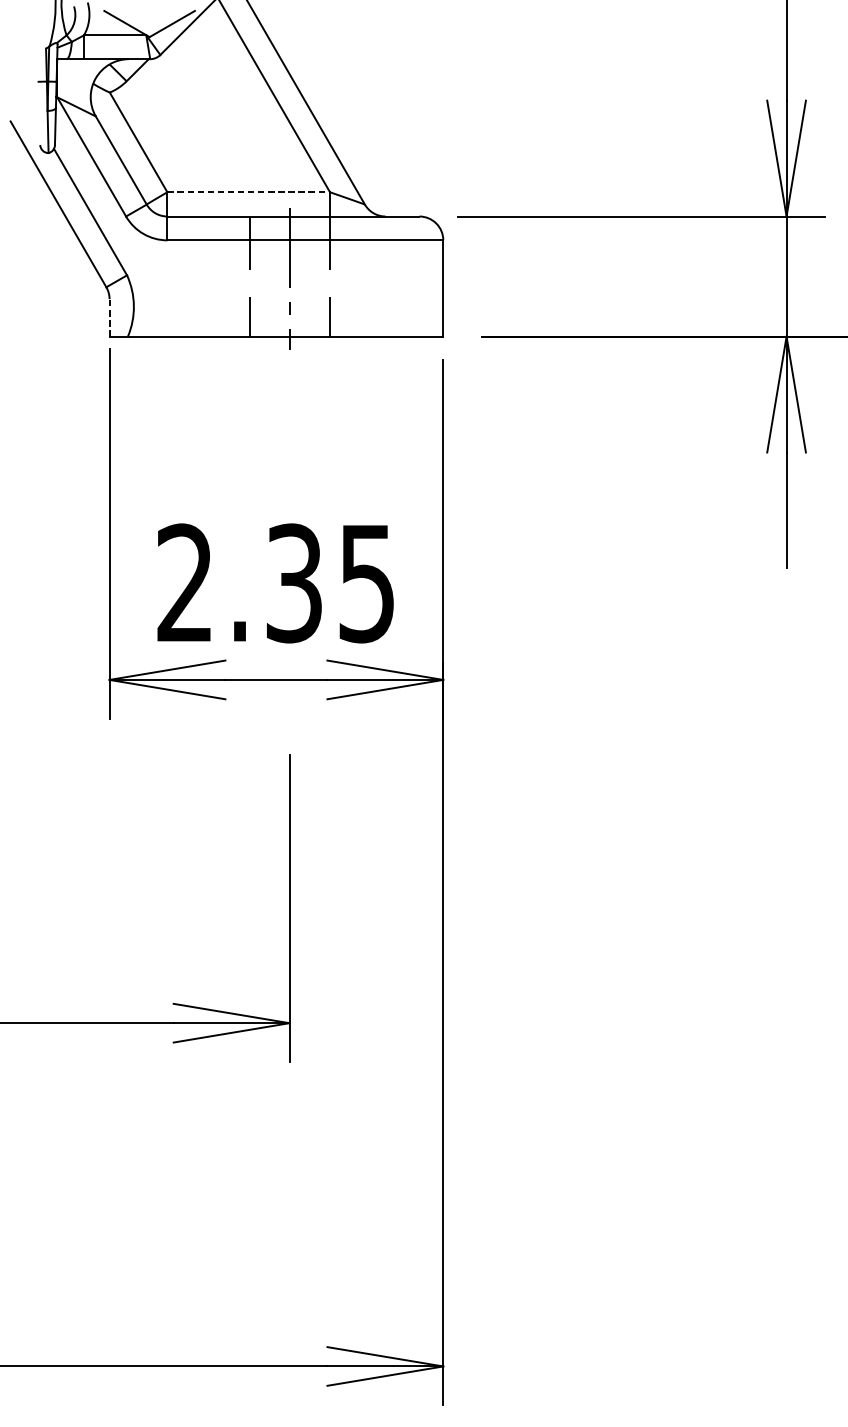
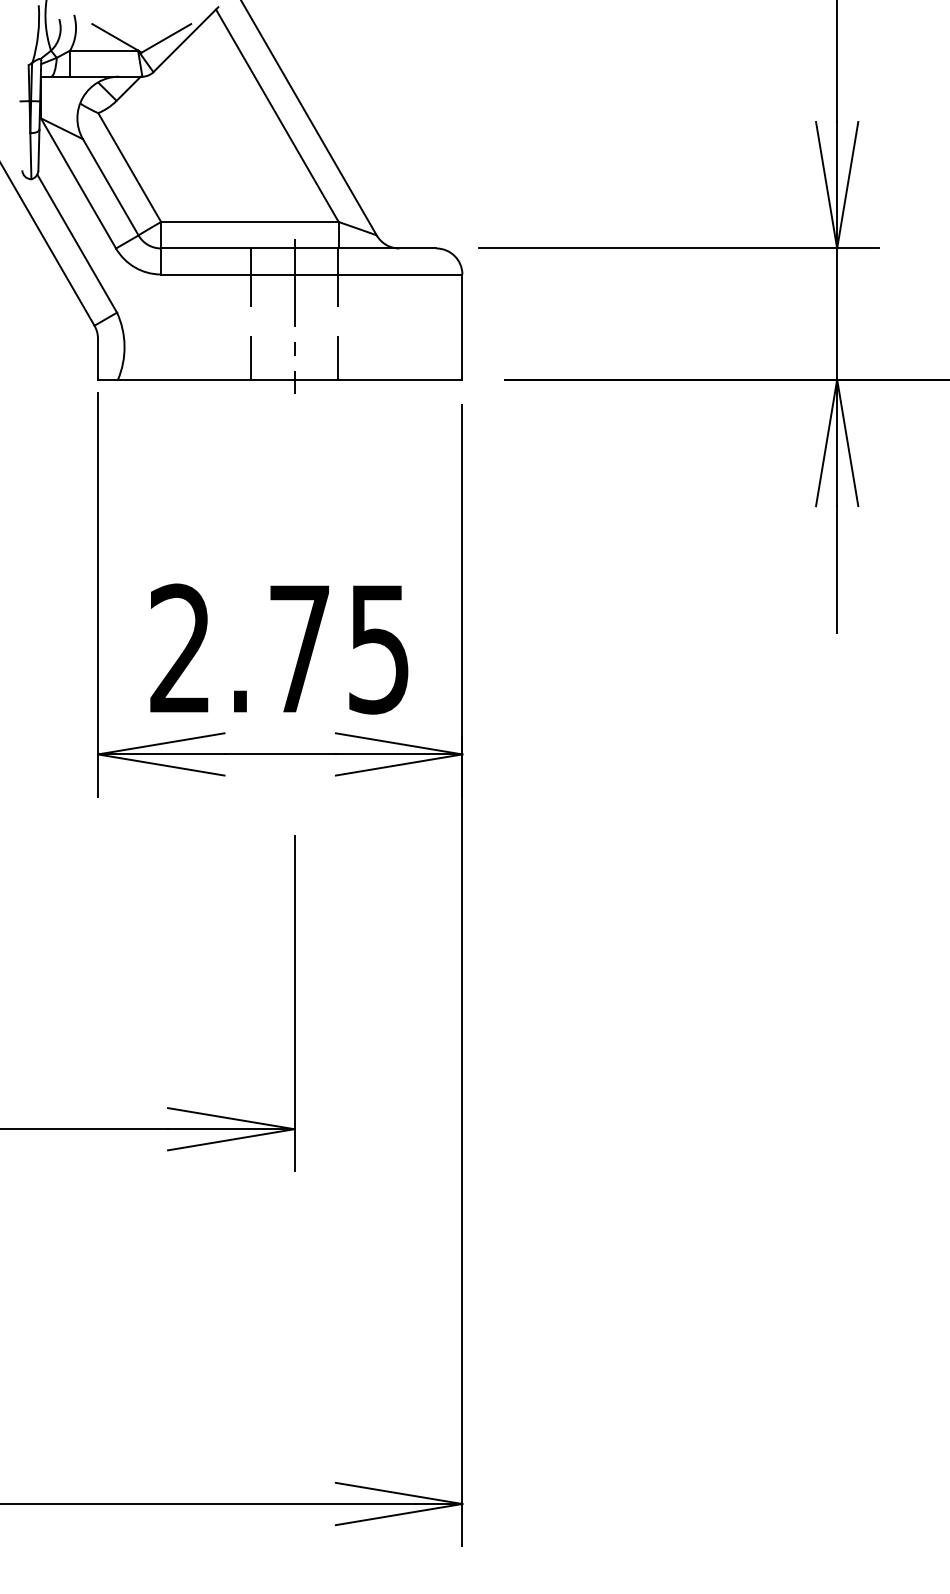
line: (248, 192) -> (249, 222), dashed -> solid
line: (110, 317) -> (98, 358), dashed -> solid
text: (294, 582) -> (299, 648), 2.35 -> 2.75

